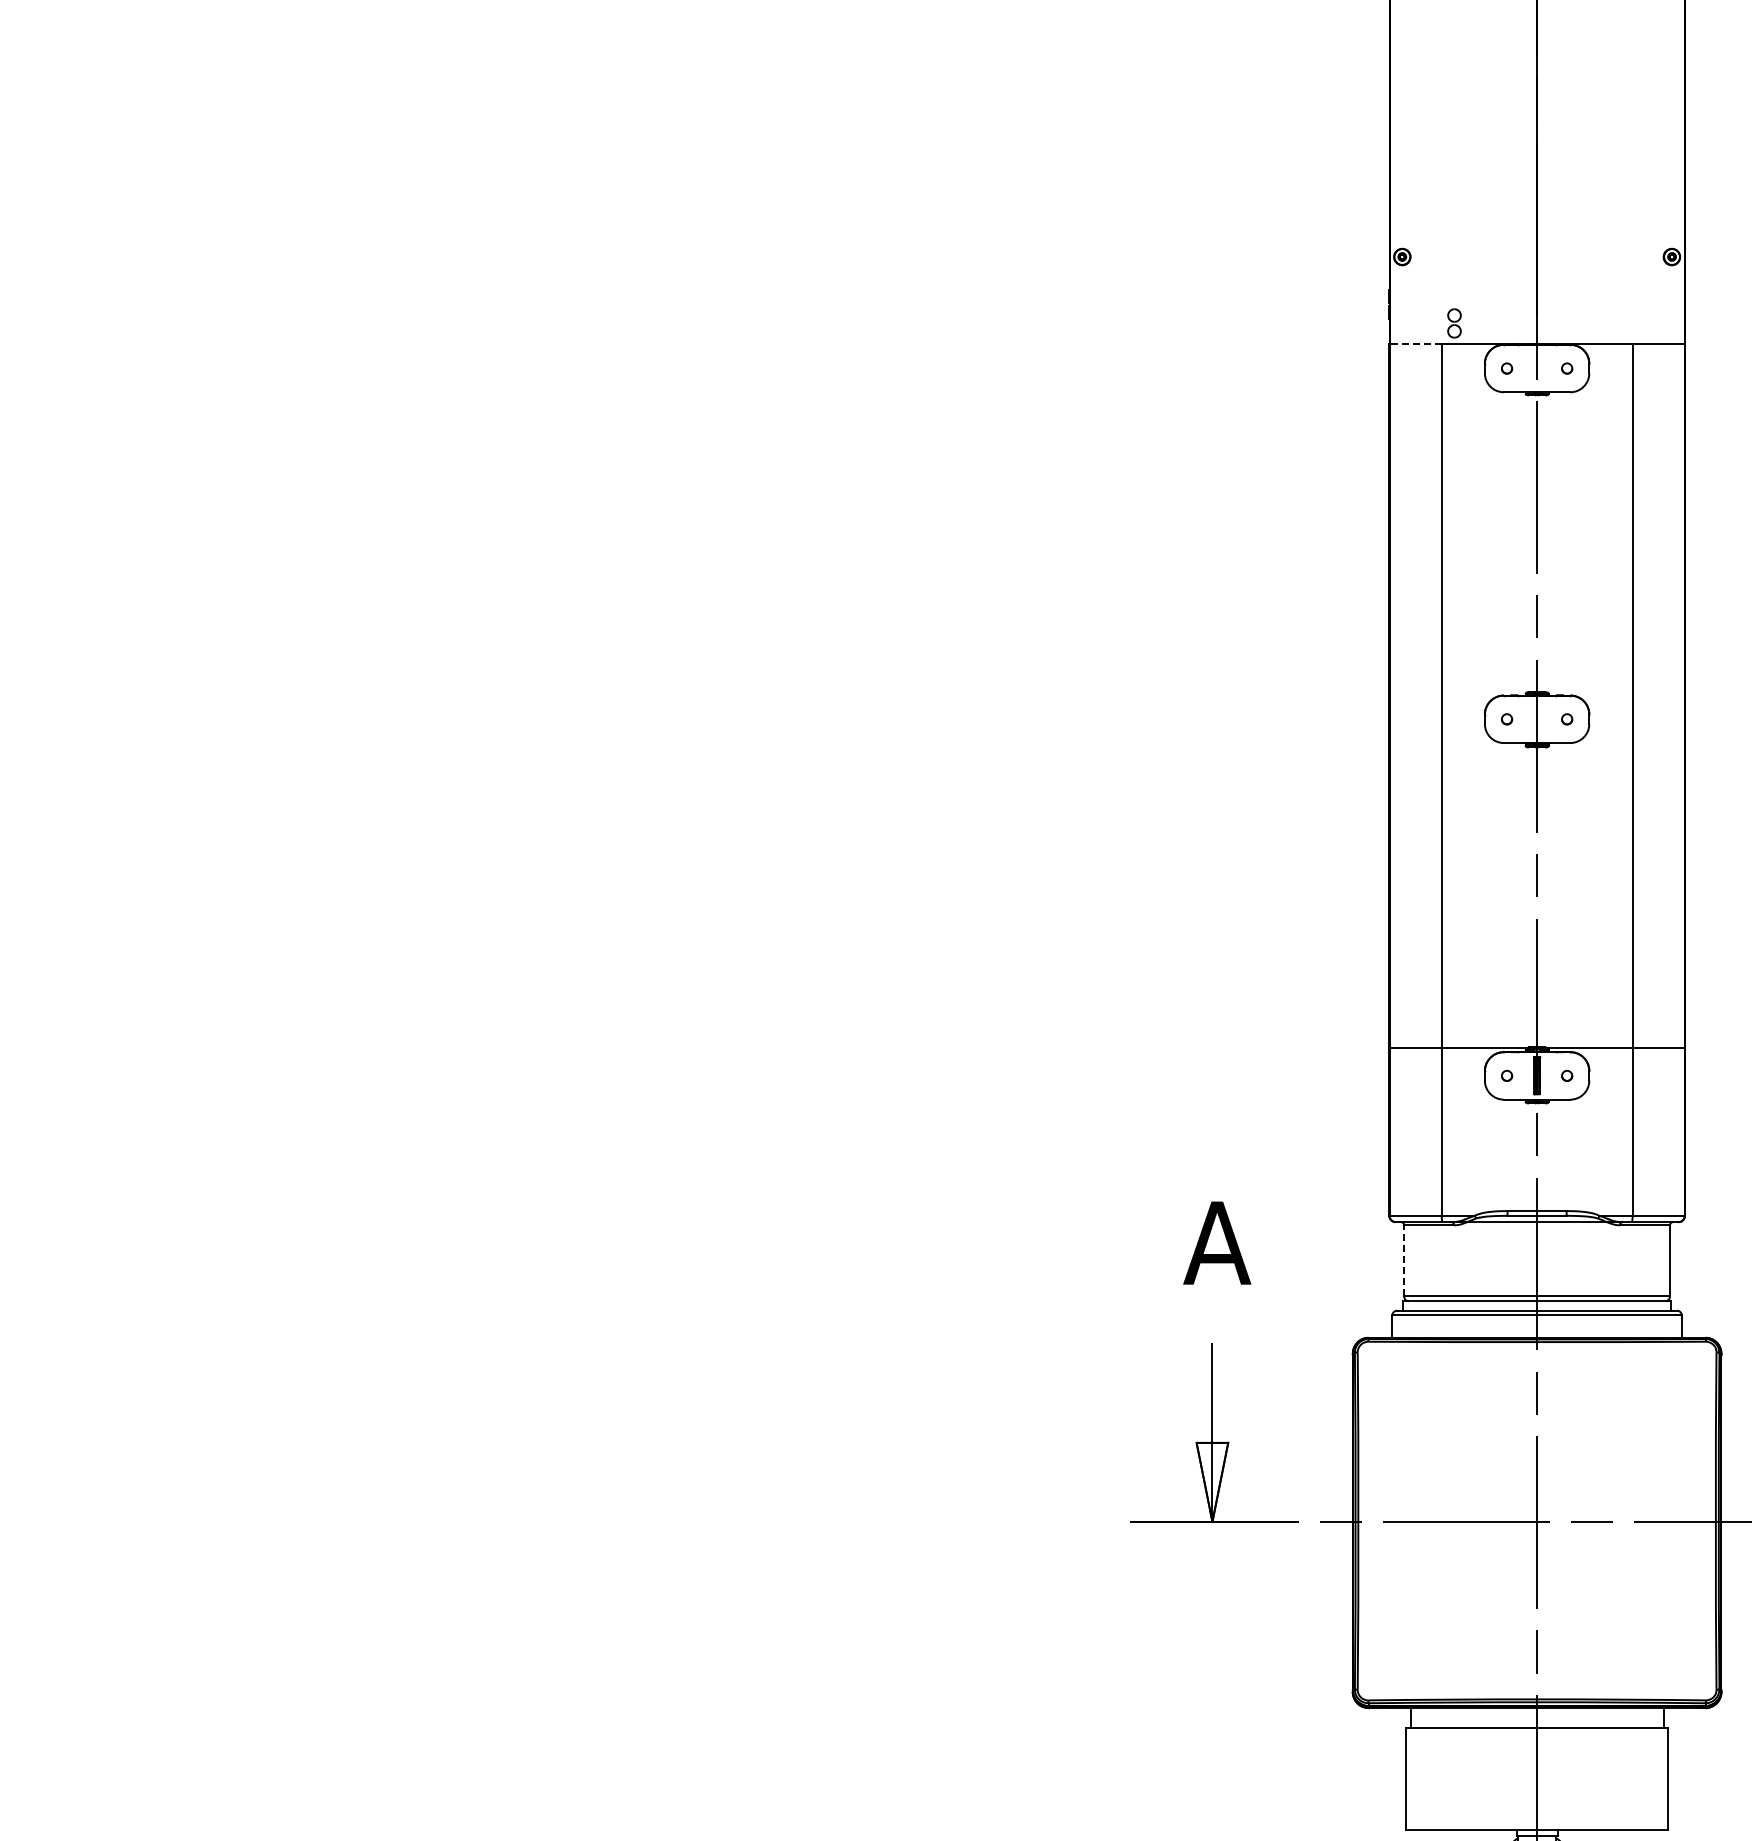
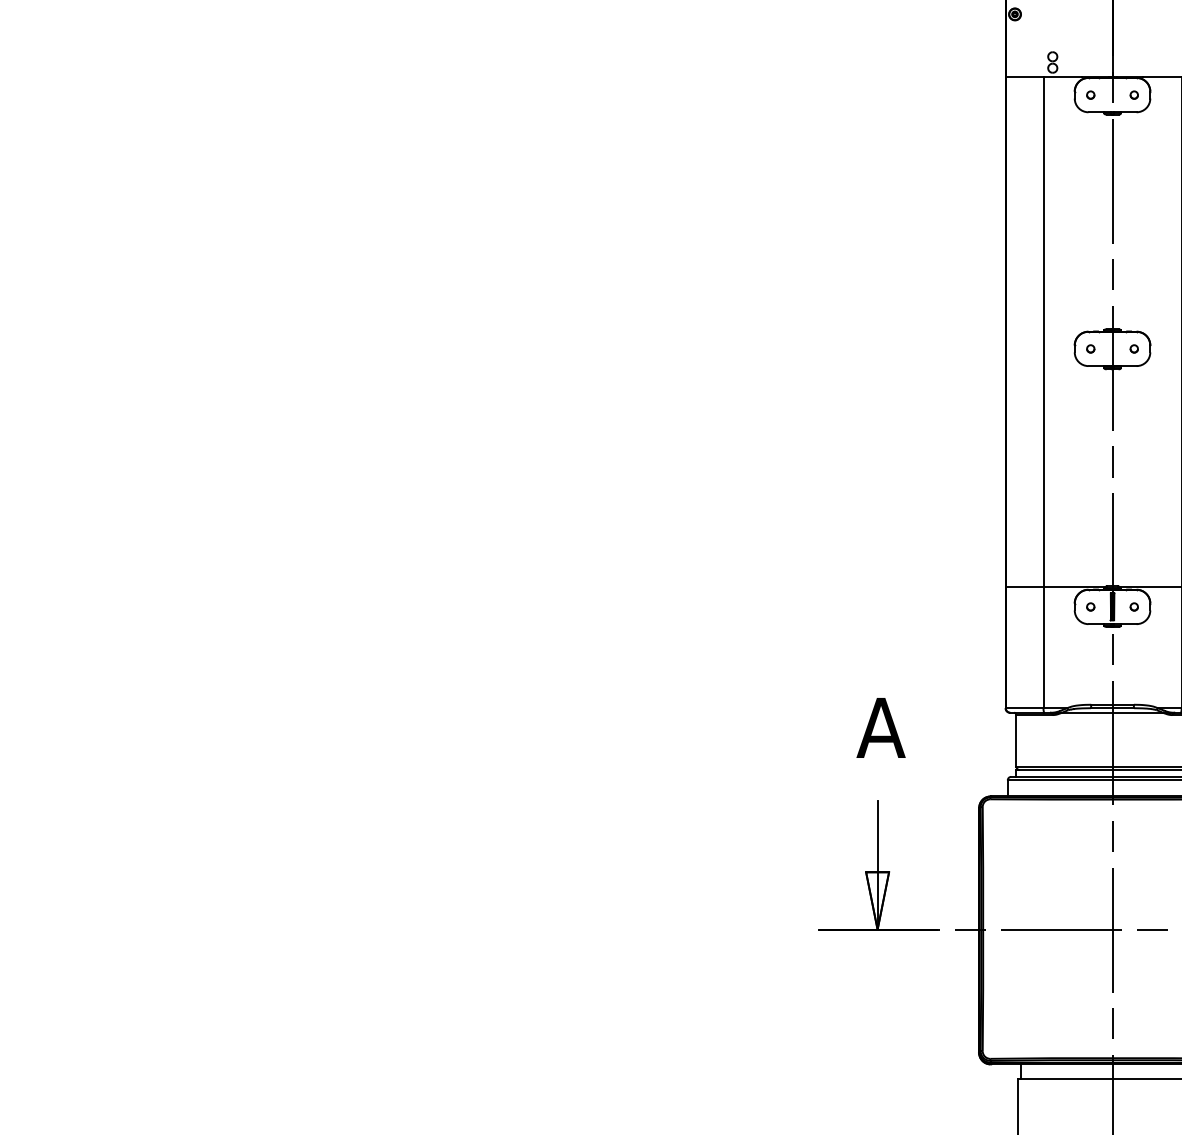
line: (1415, 344) -> (1024, 77), dashed -> solid
line: (1404, 1260) -> (1016, 740), dashed -> solid

